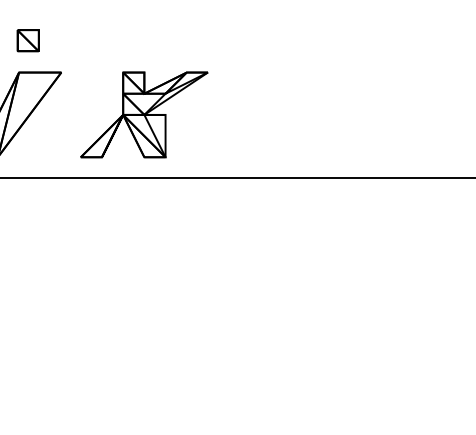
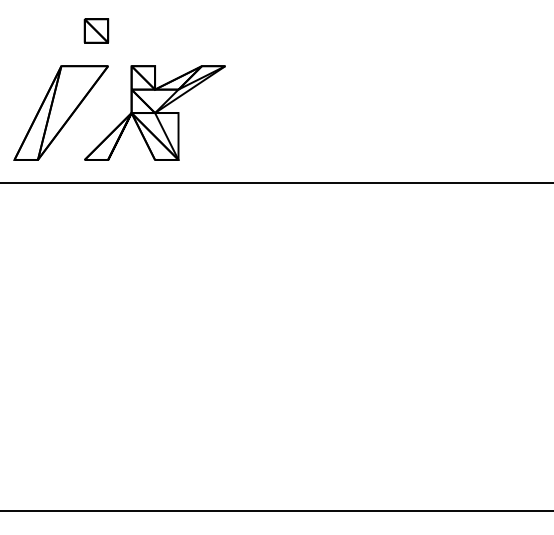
part: (28, 40) -> (96, 30), moved
part: (143, 114) -> (154, 112), moved

